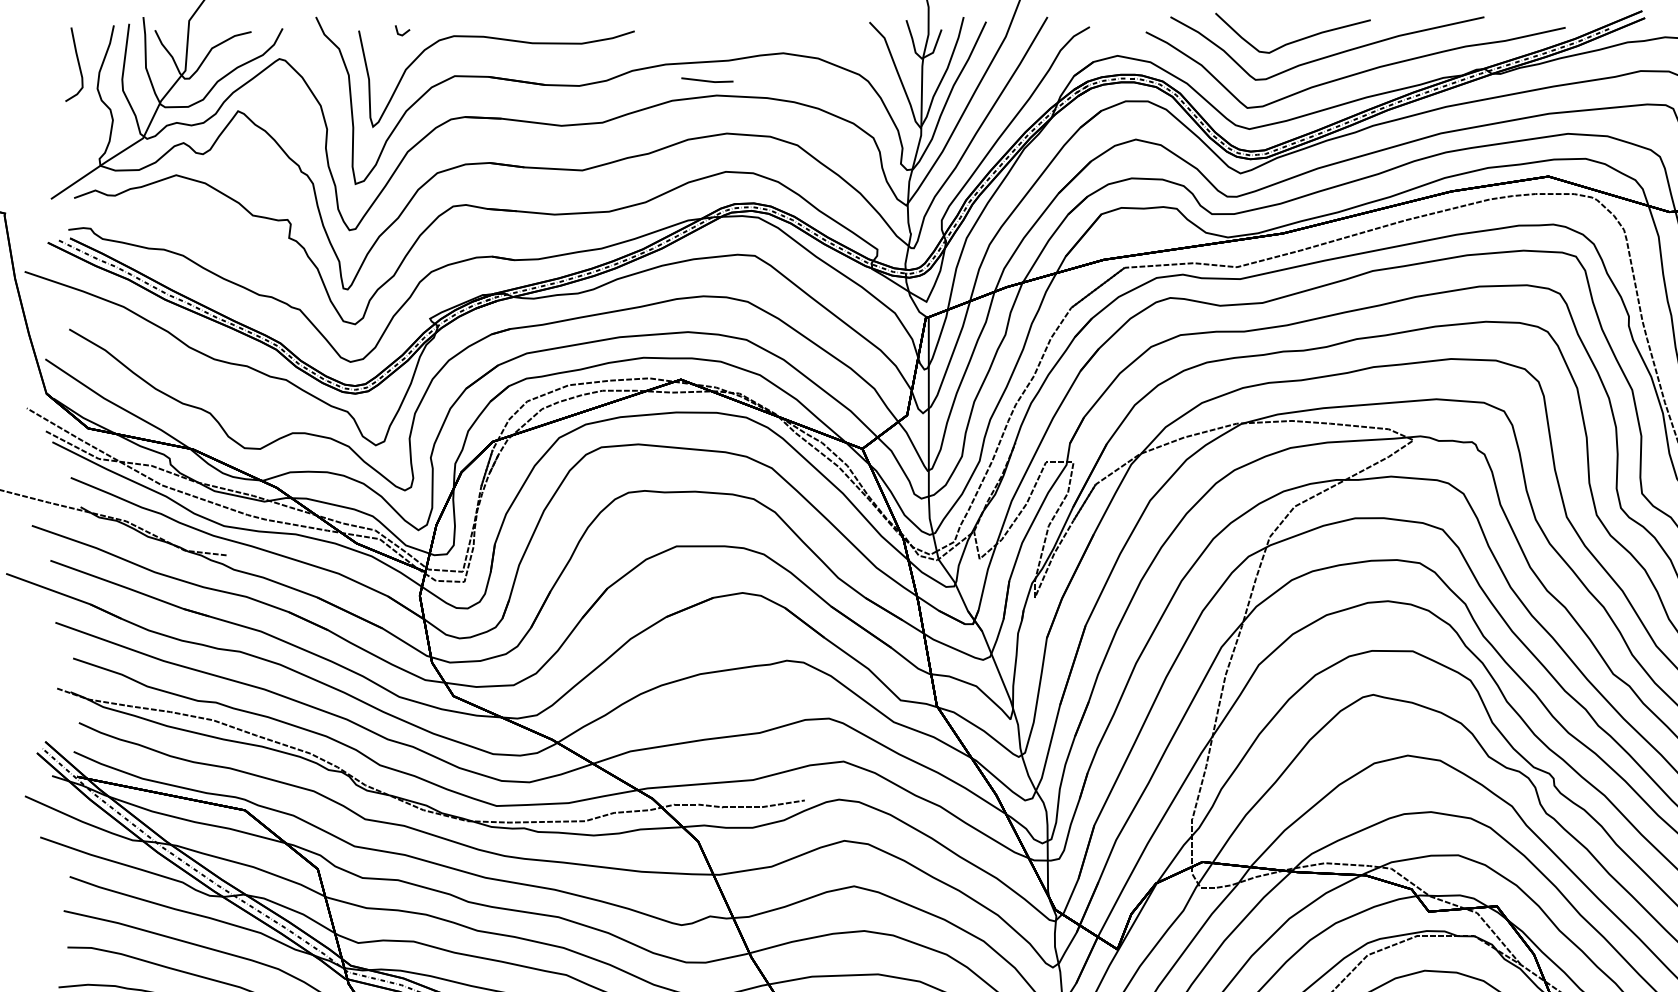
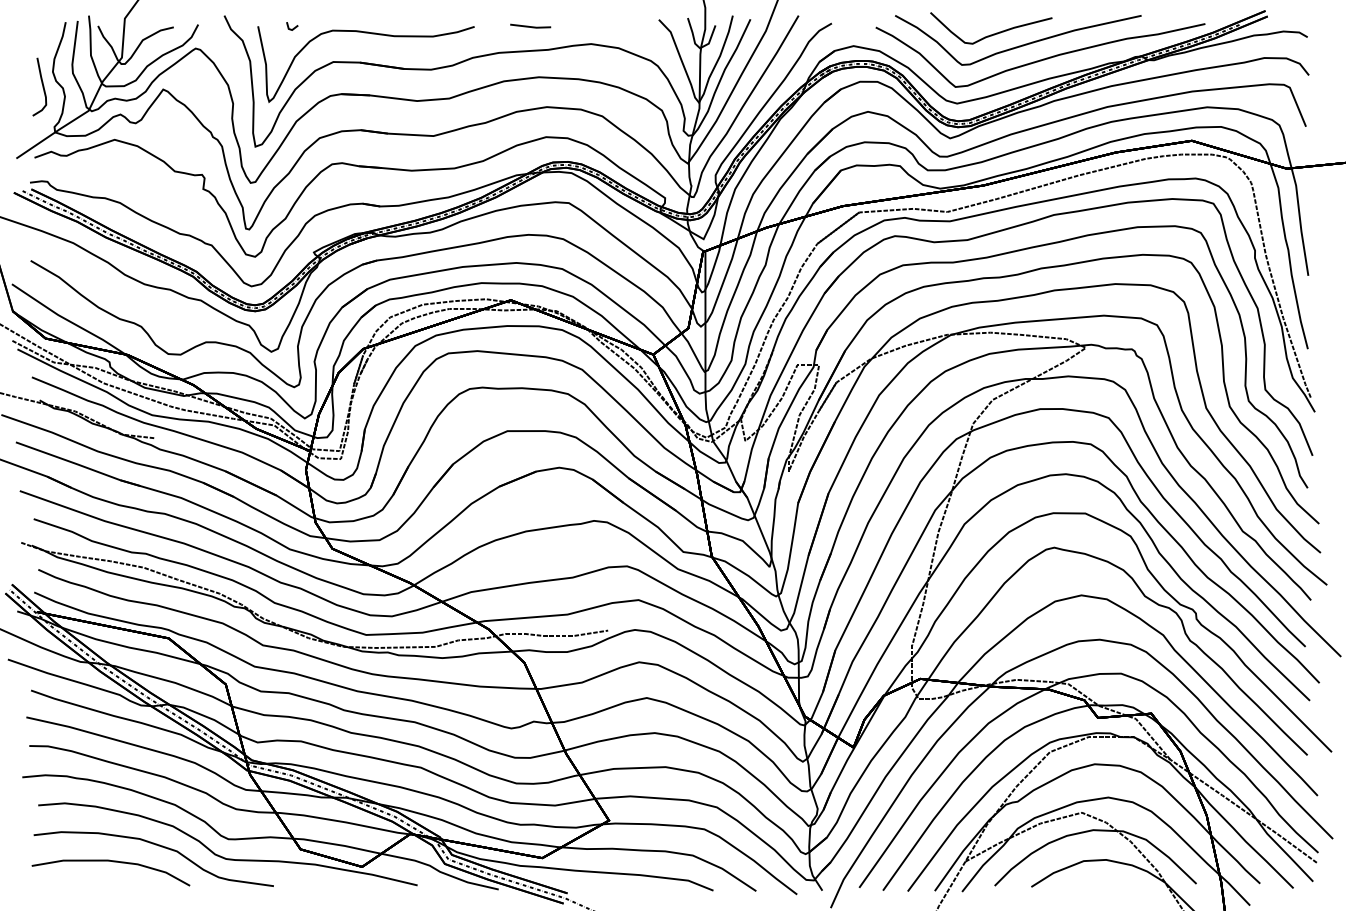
curve: (77, 64) -> (42, 86), moved
line: (707, 80) -> (530, 26), moved

